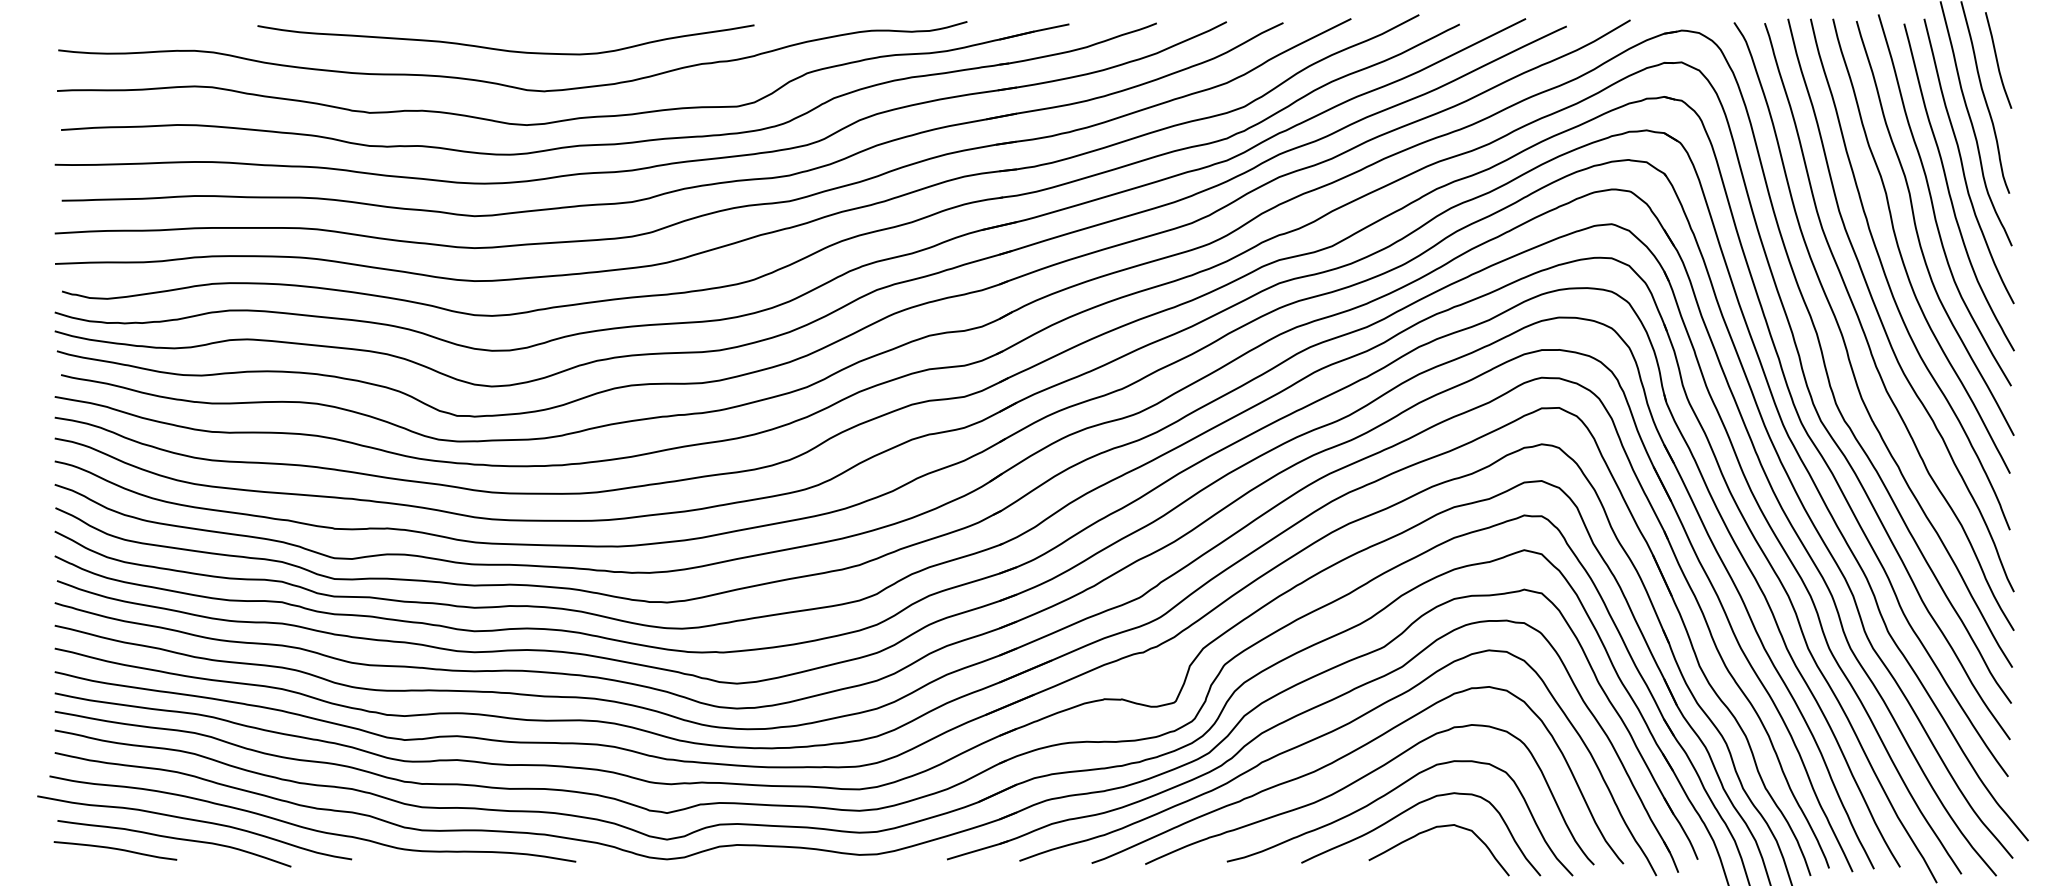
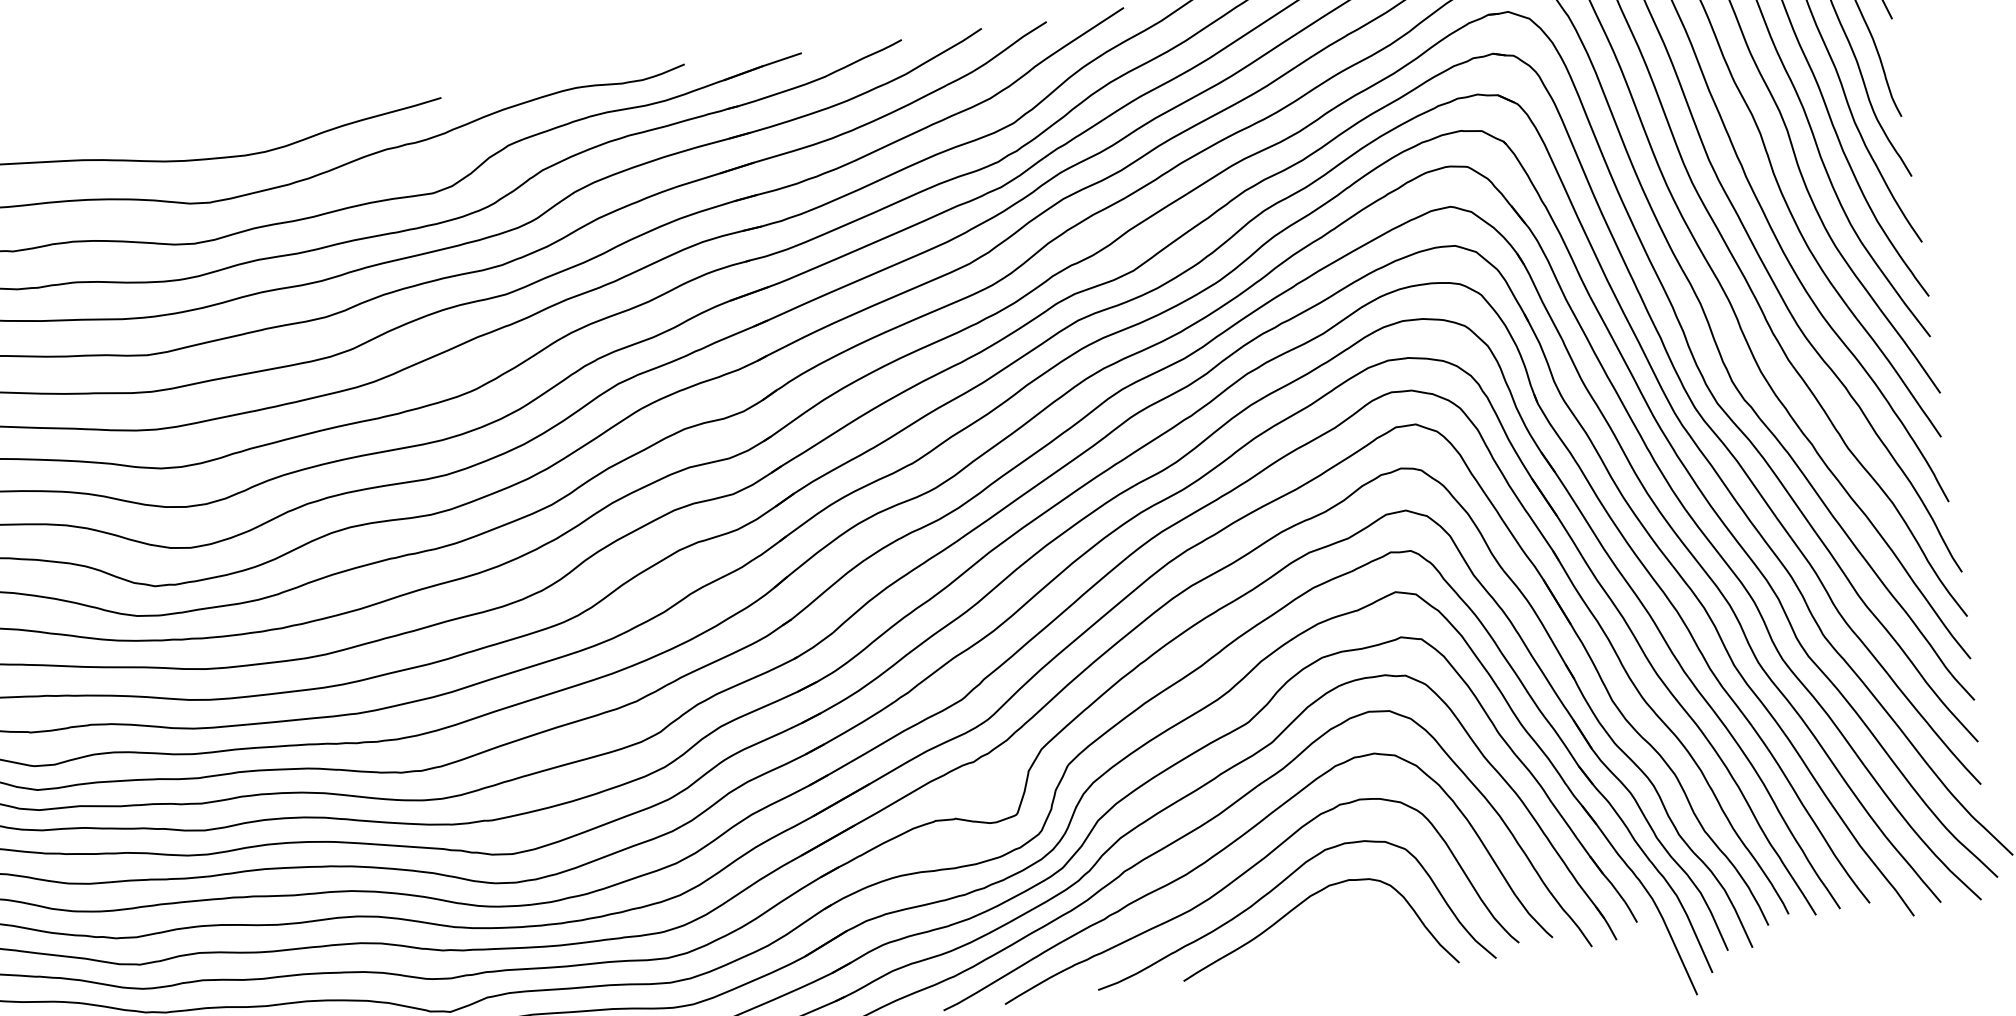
curve: (1428, 831) -> (1324, 927), removed

